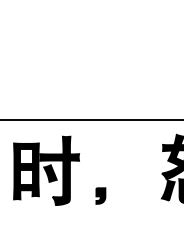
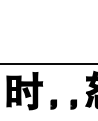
part: (137, 195) -> (73, 104), added

